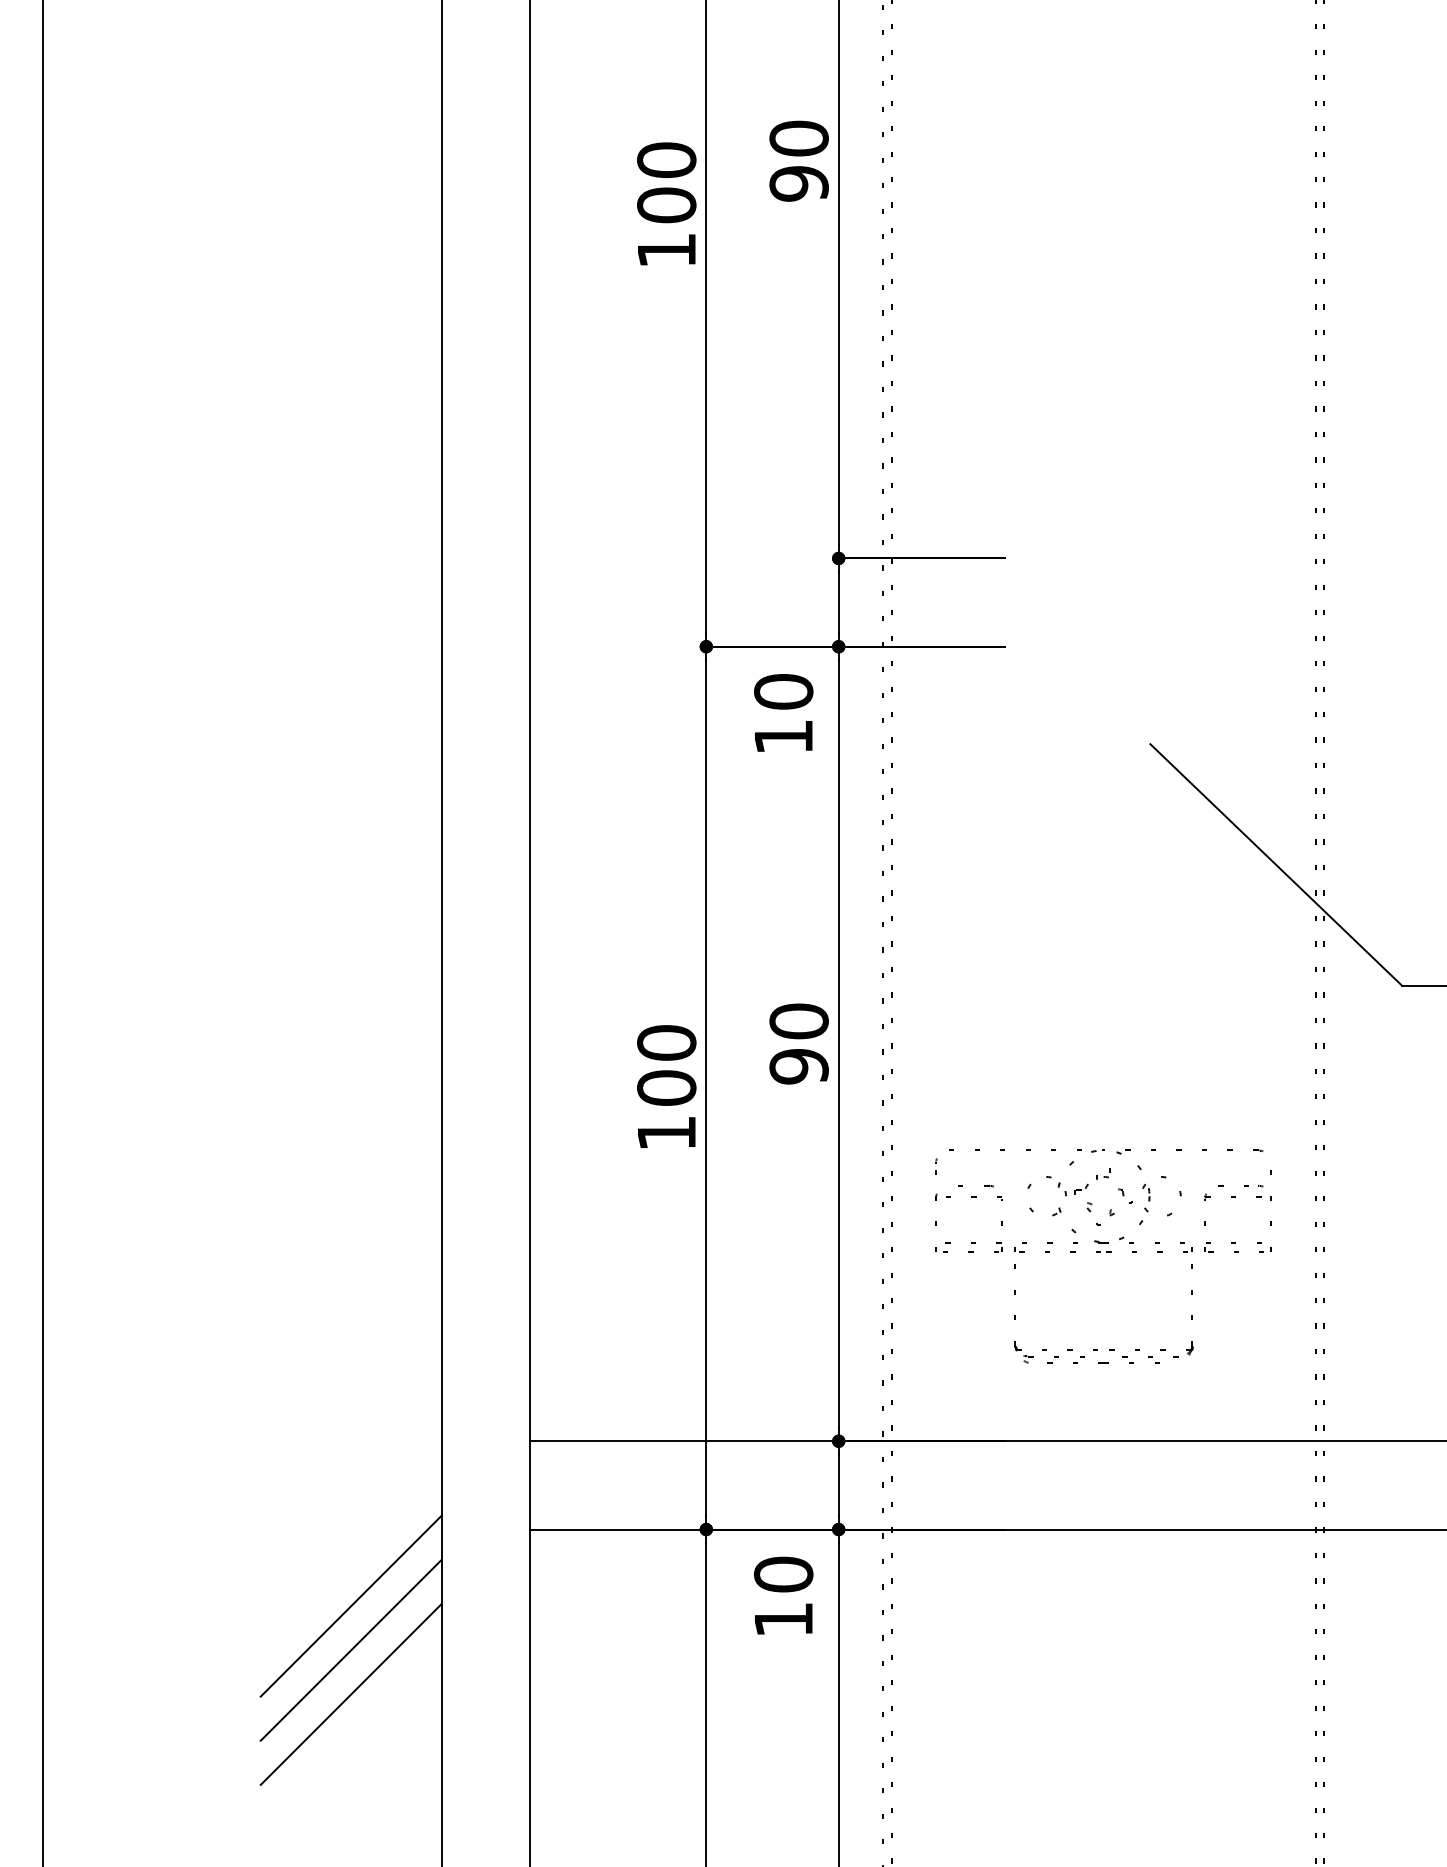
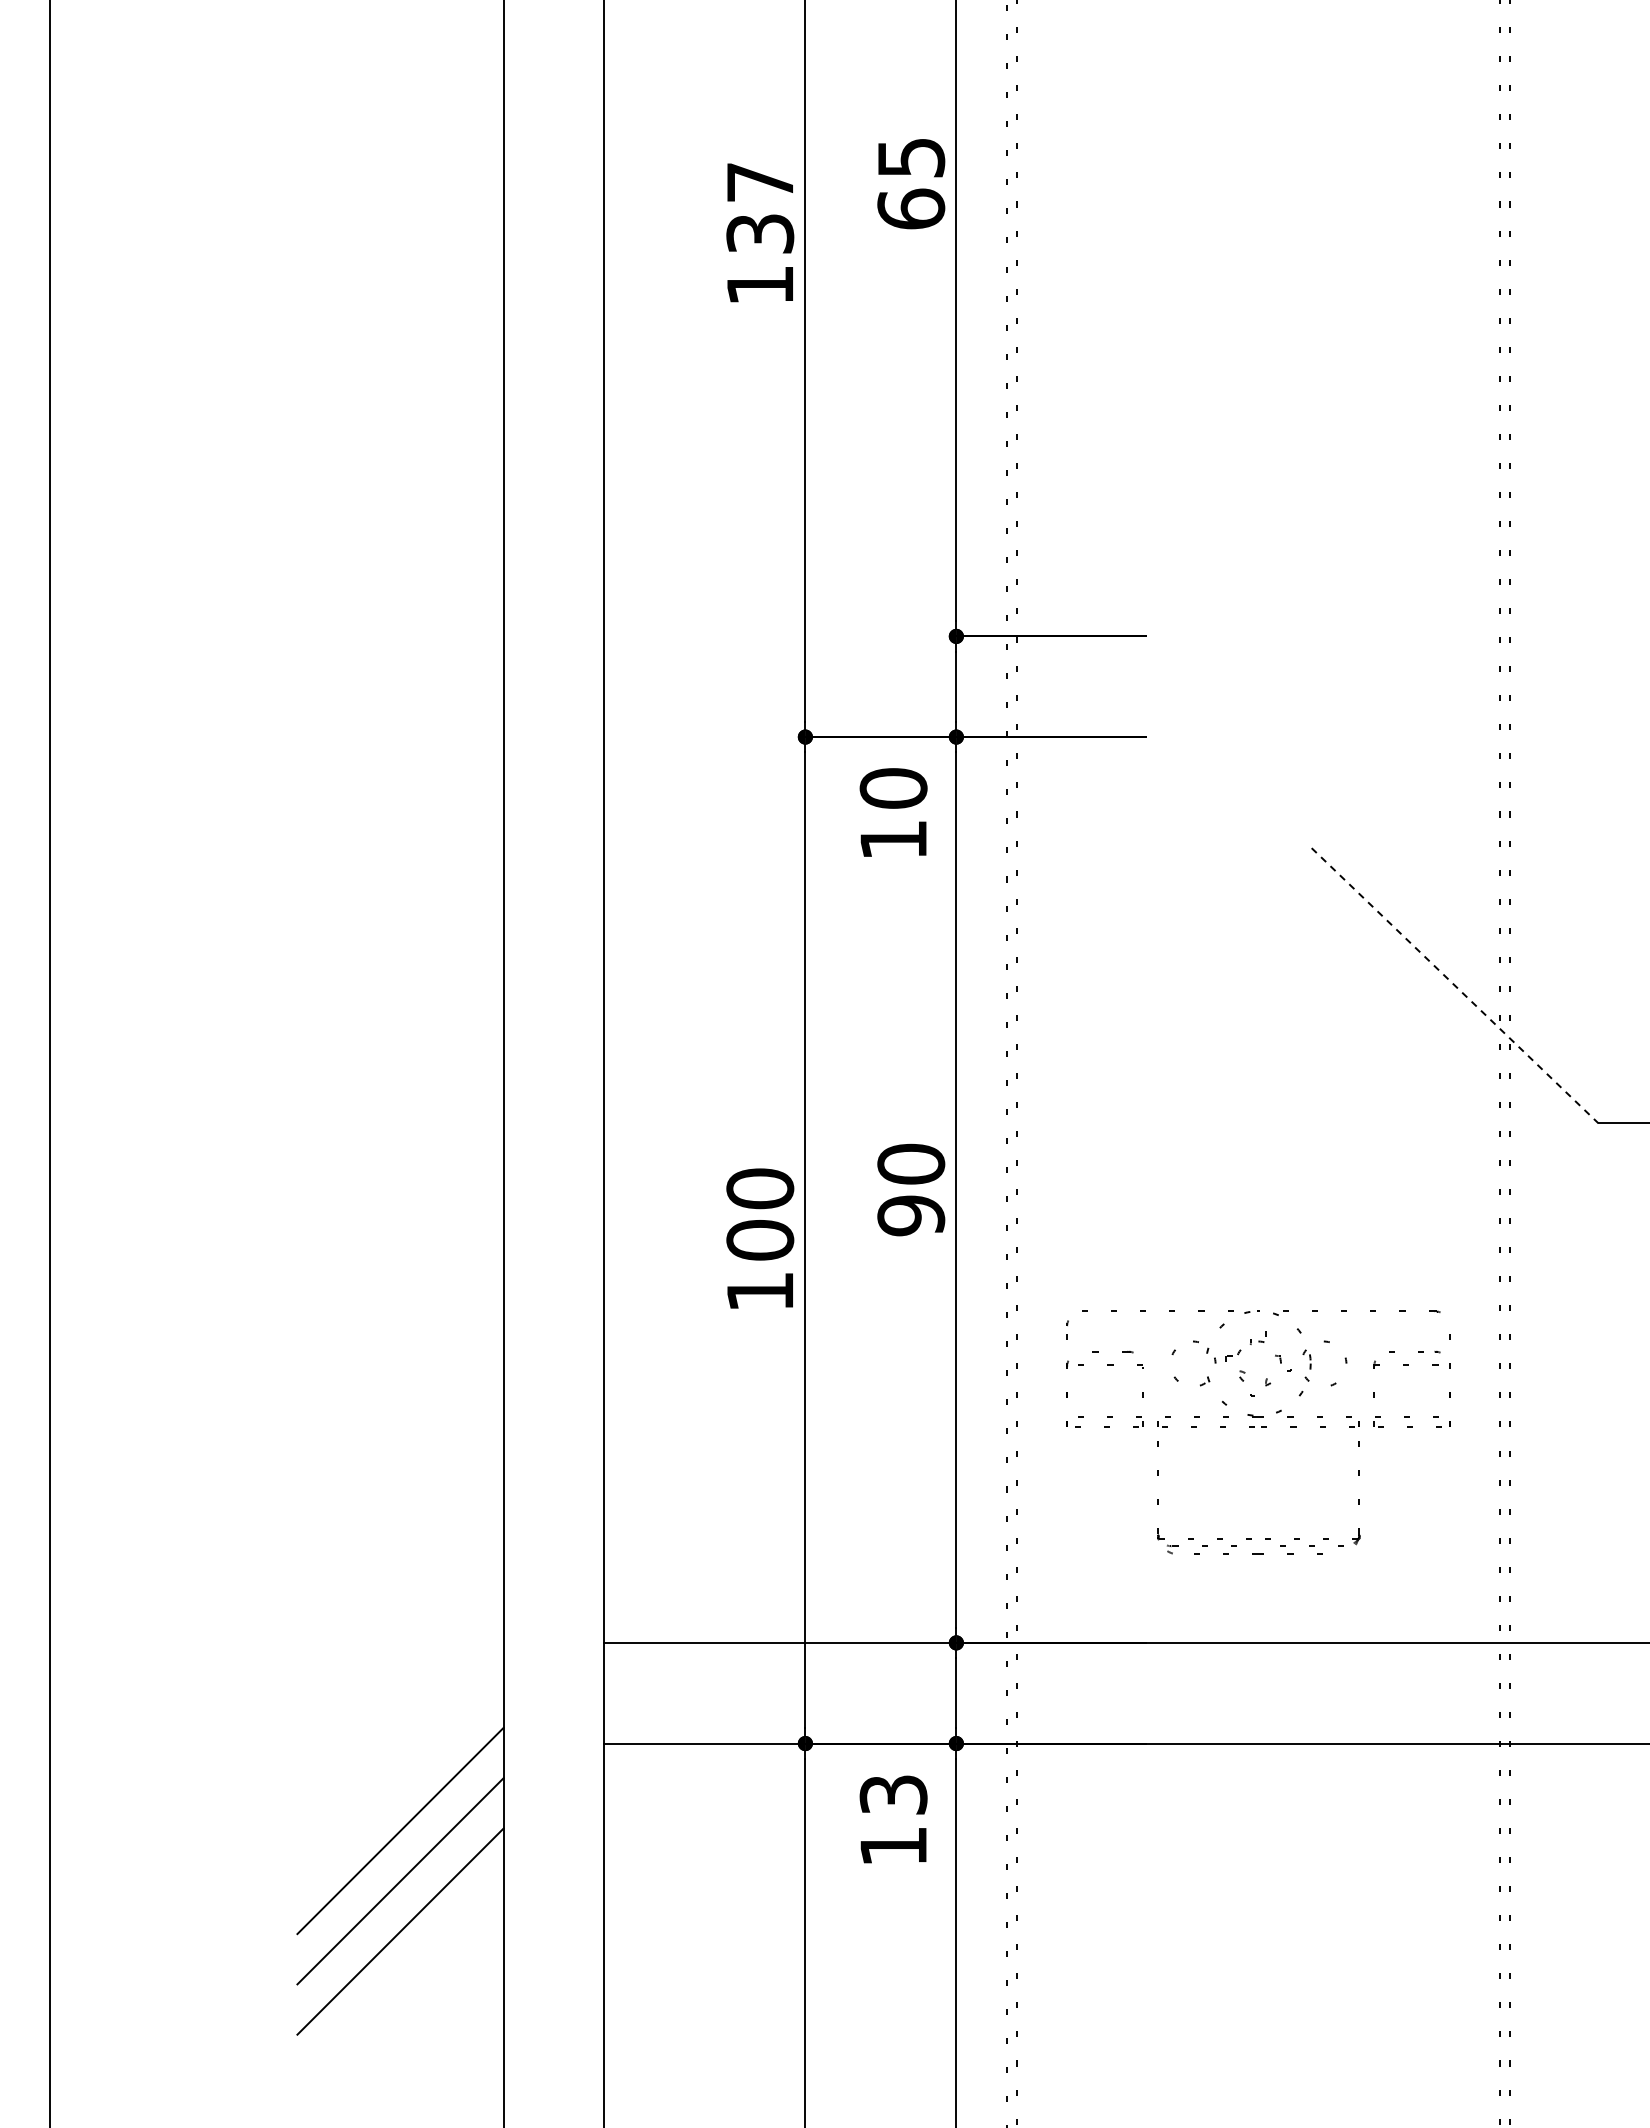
text: (799, 161) -> (911, 183), 90 -> 65
text: (666, 183) -> (760, 208), 100 -> 137
line: (1276, 864) -> (1455, 985), solid -> dashed
text: (783, 1574) -> (893, 1794), 10 -> 13

